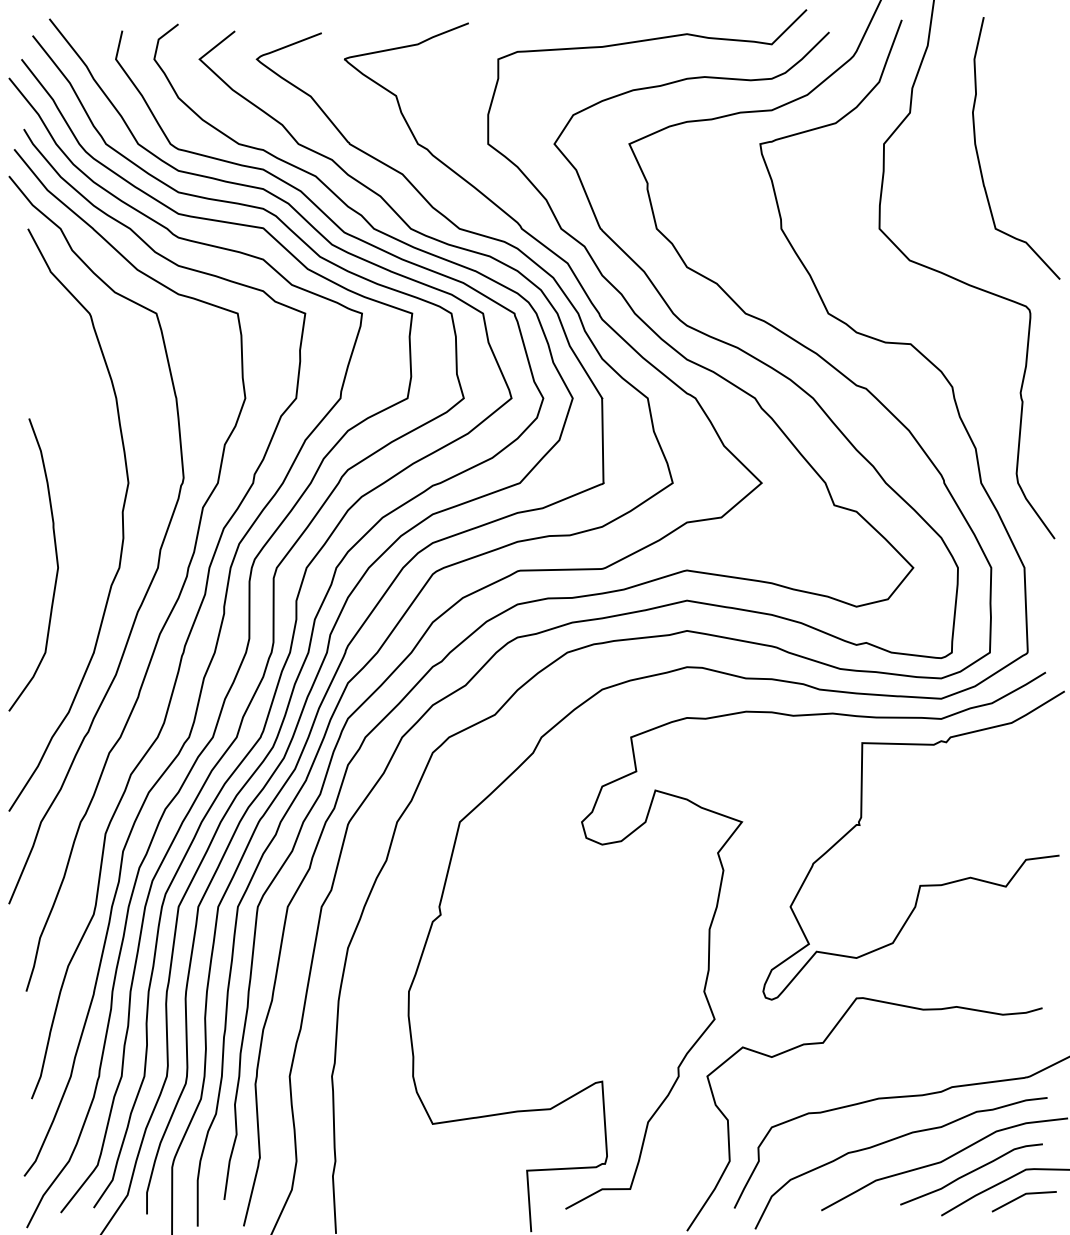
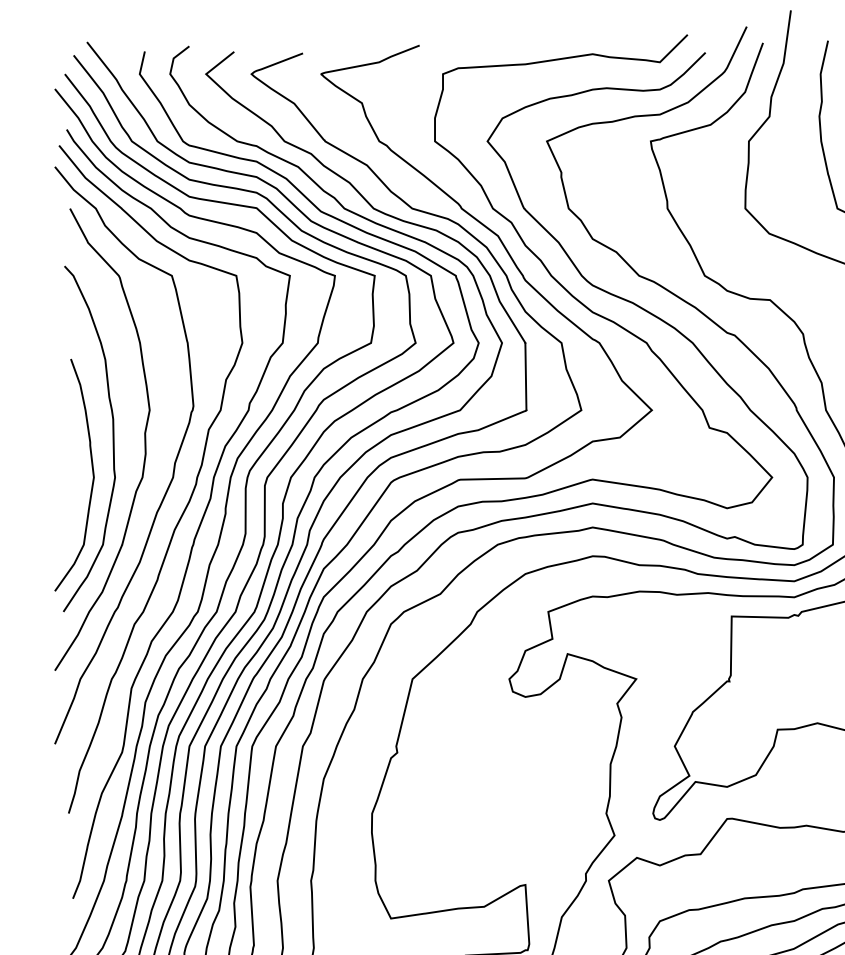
curve: (81, 512) -> (112, 433), added

